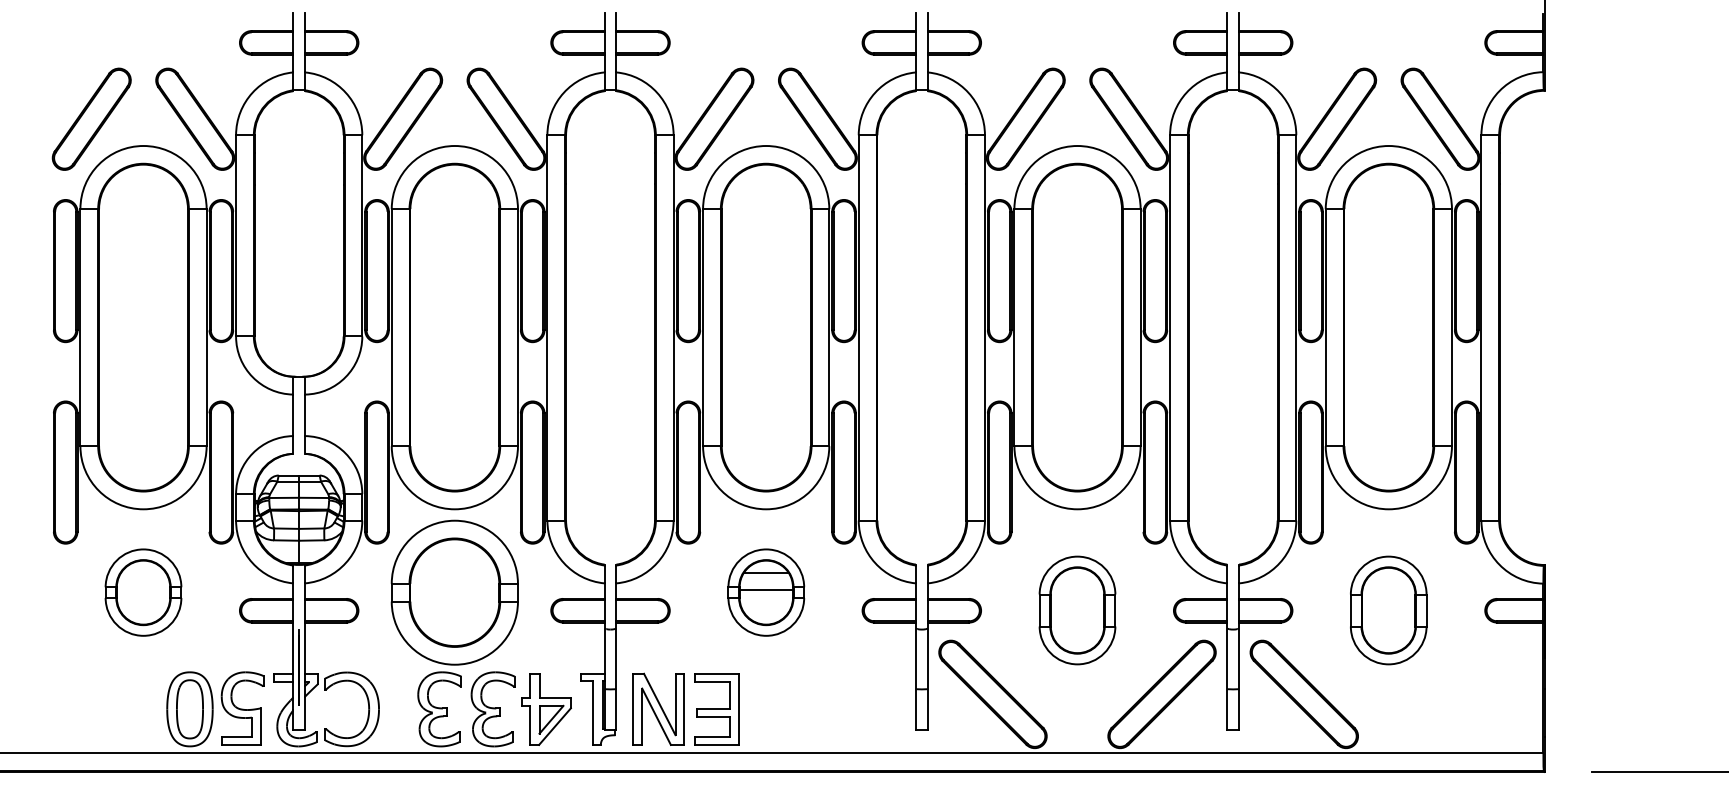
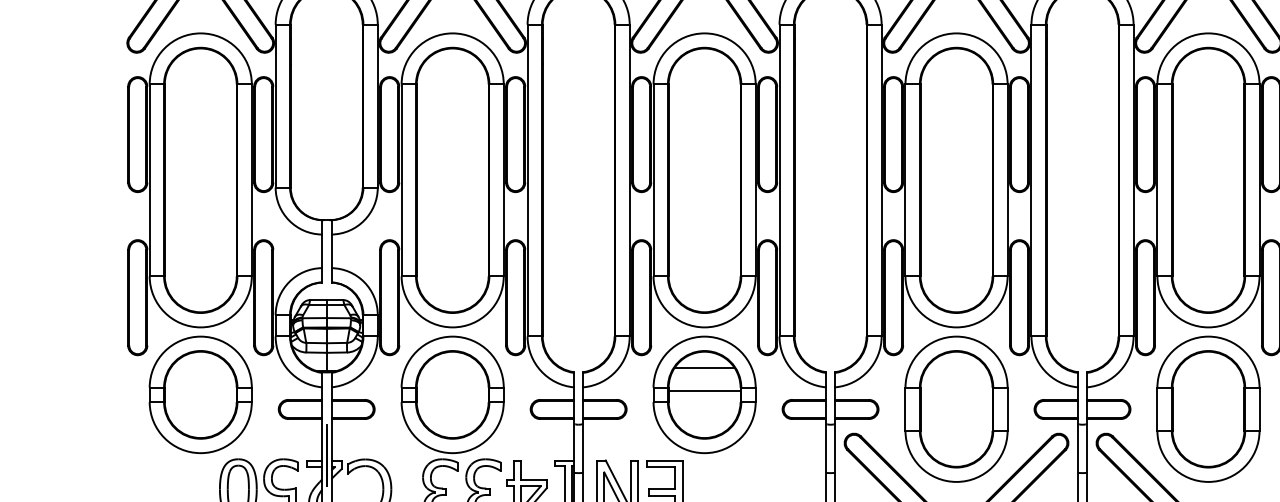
part: (143, 592) -> (200, 394), size x1.67
part: (766, 592) -> (704, 394), size x1.67
part: (1077, 610) -> (956, 409), size x1.67
part: (1388, 610) -> (1208, 409), size x1.67

